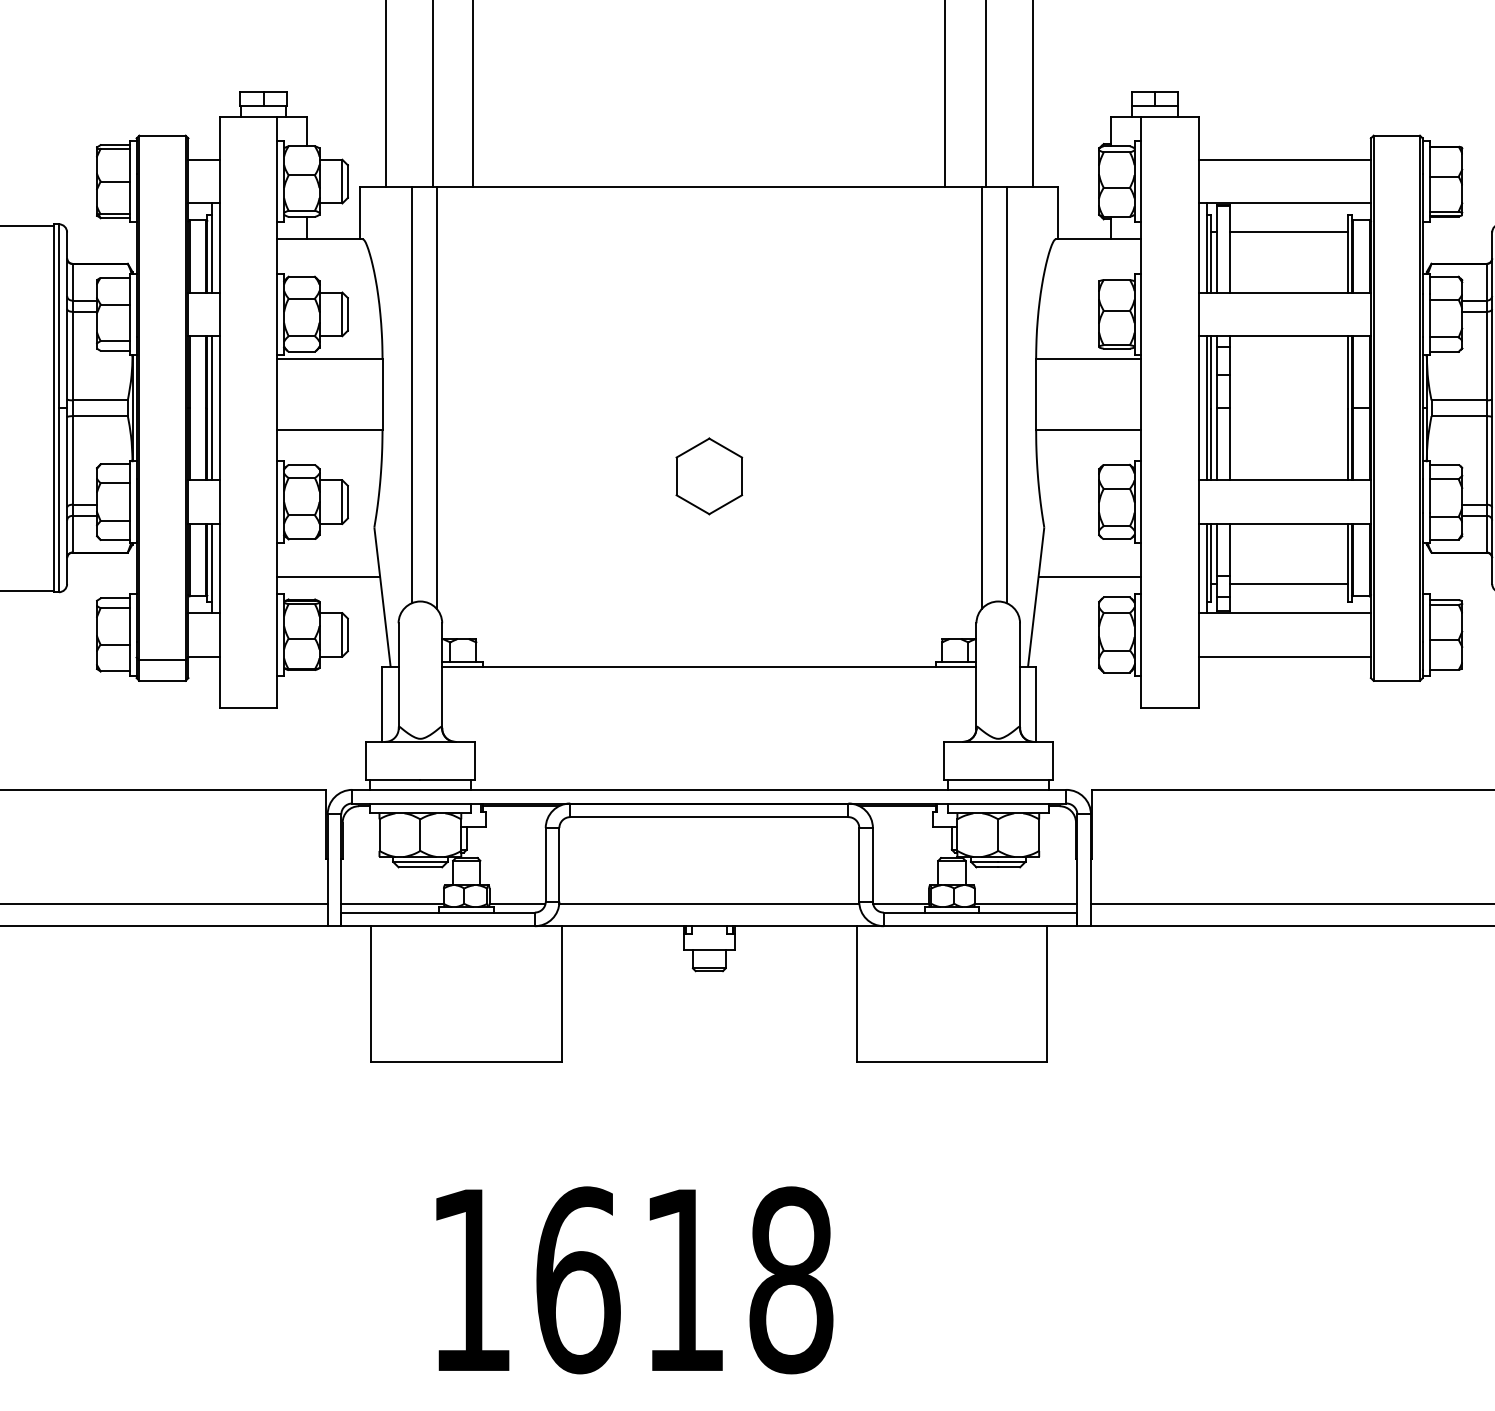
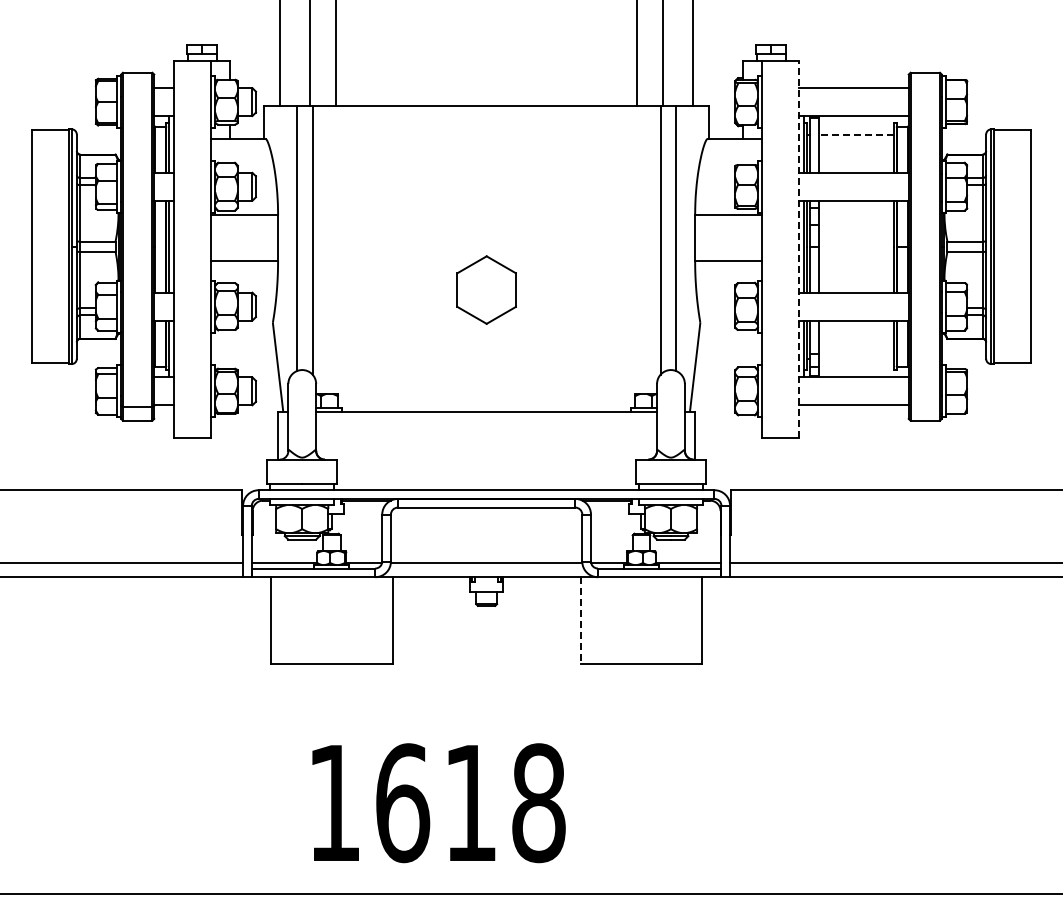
line: (1287, 232) -> (855, 134), solid -> dashed
line: (1198, 412) -> (798, 249), solid -> dashed
part: (709, 476) -> (486, 290), size x1.4
line: (328, 577) -> (243, 354), removed
line: (1089, 577) -> (729, 354), removed
line: (1289, 583) -> (856, 358), removed
line: (856, 995) -> (580, 621), solid -> dashed

